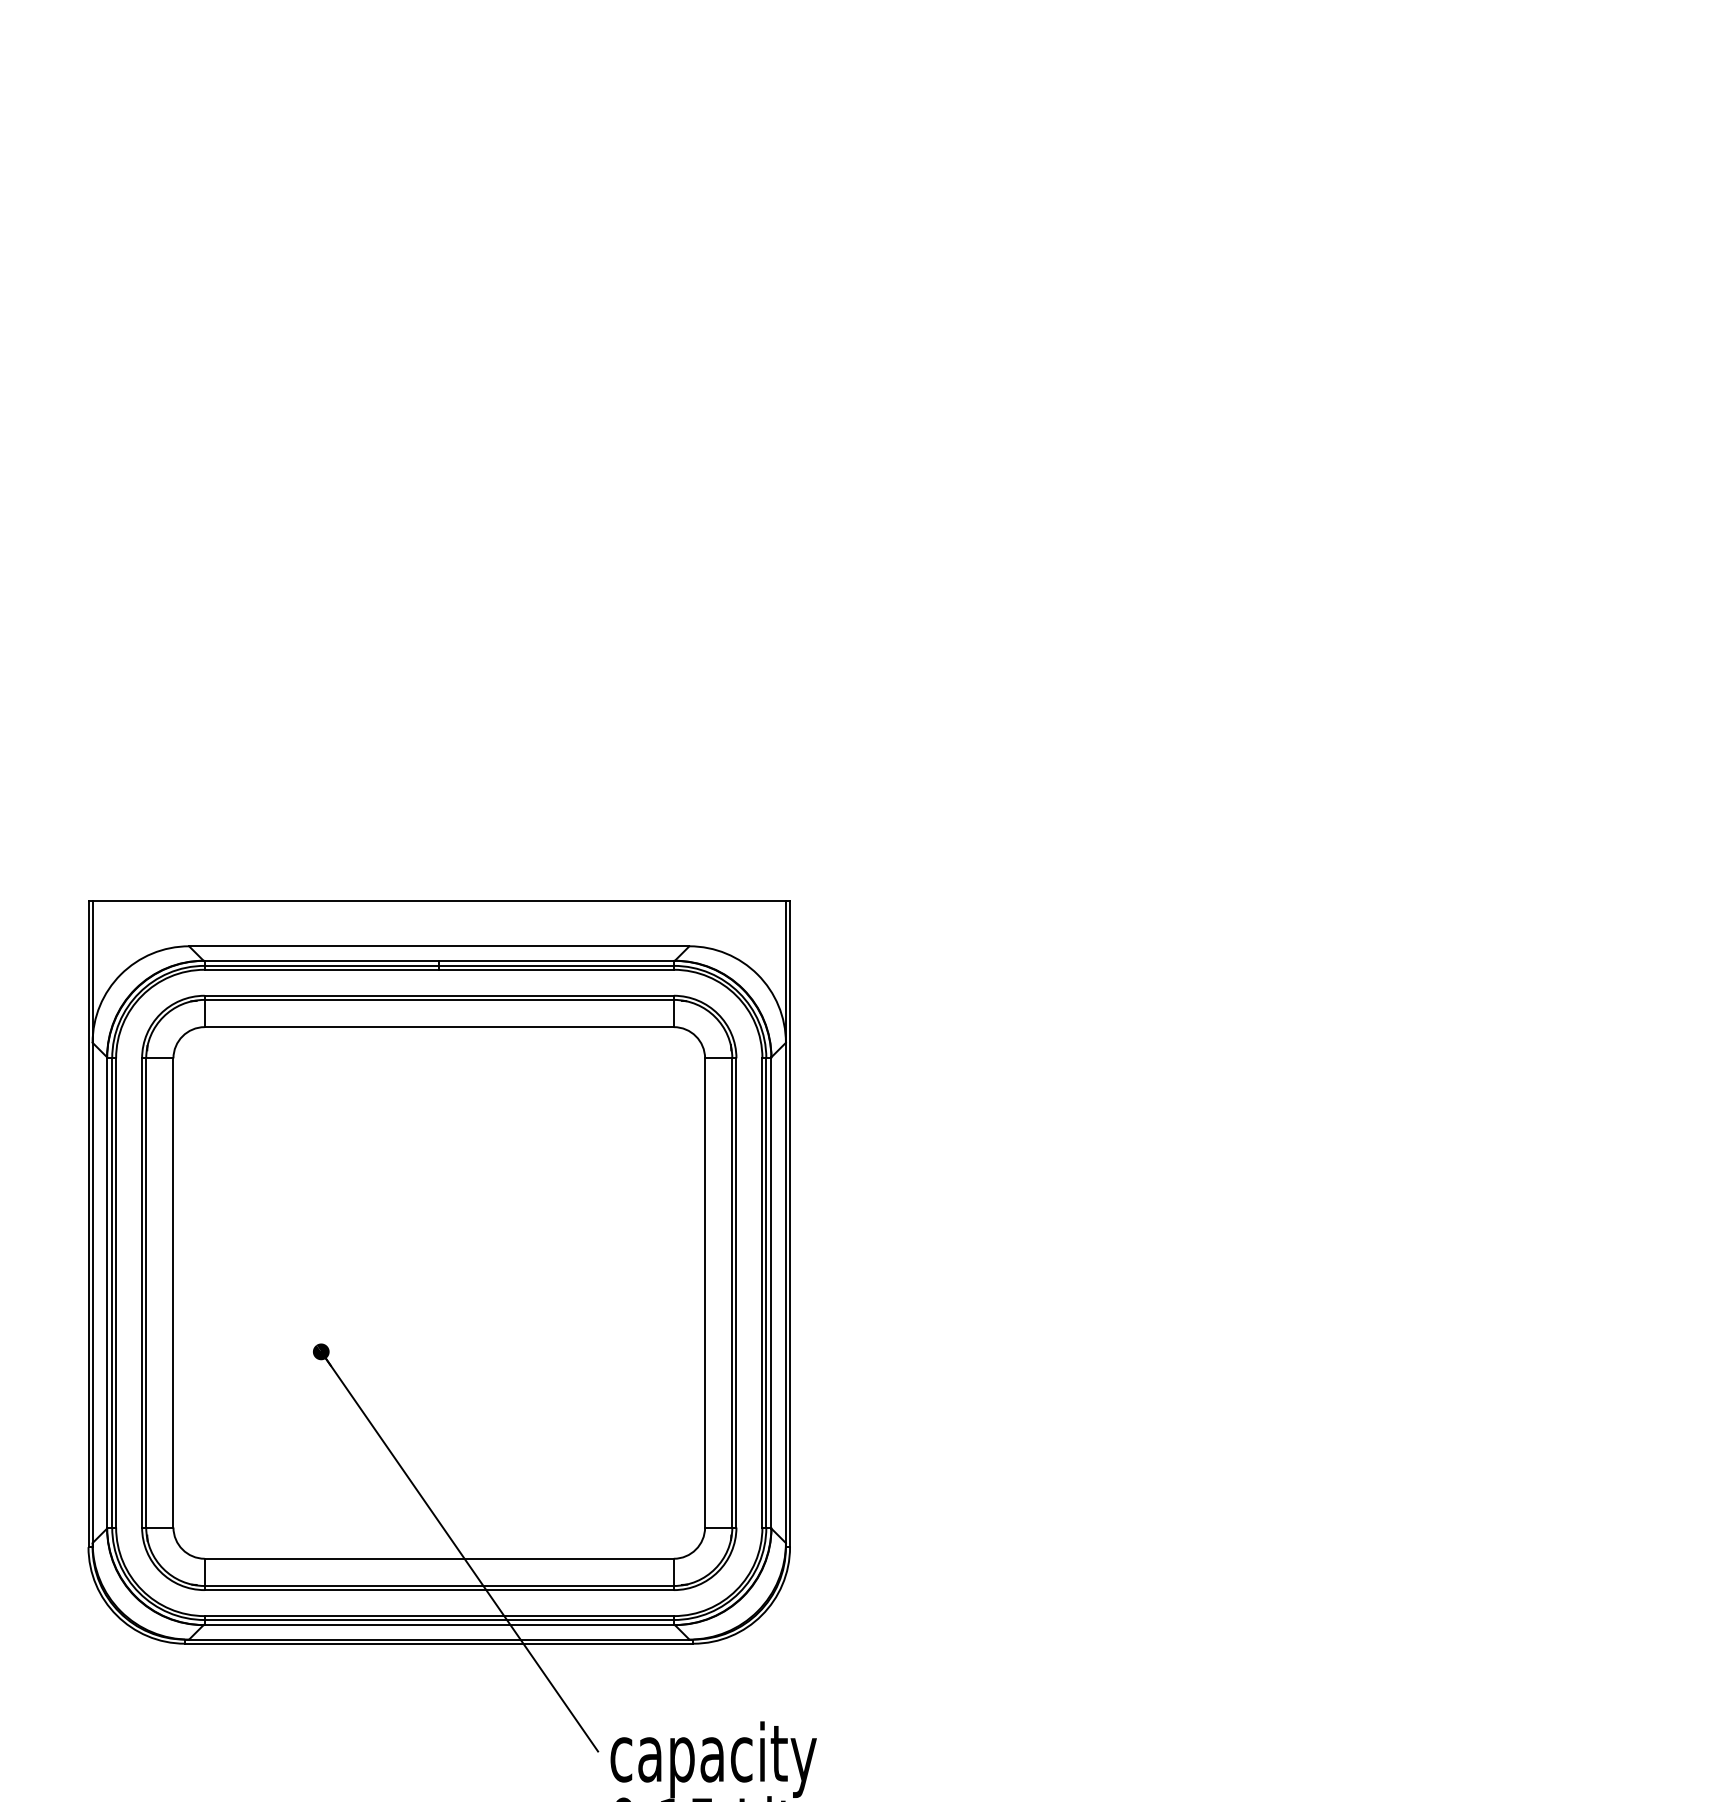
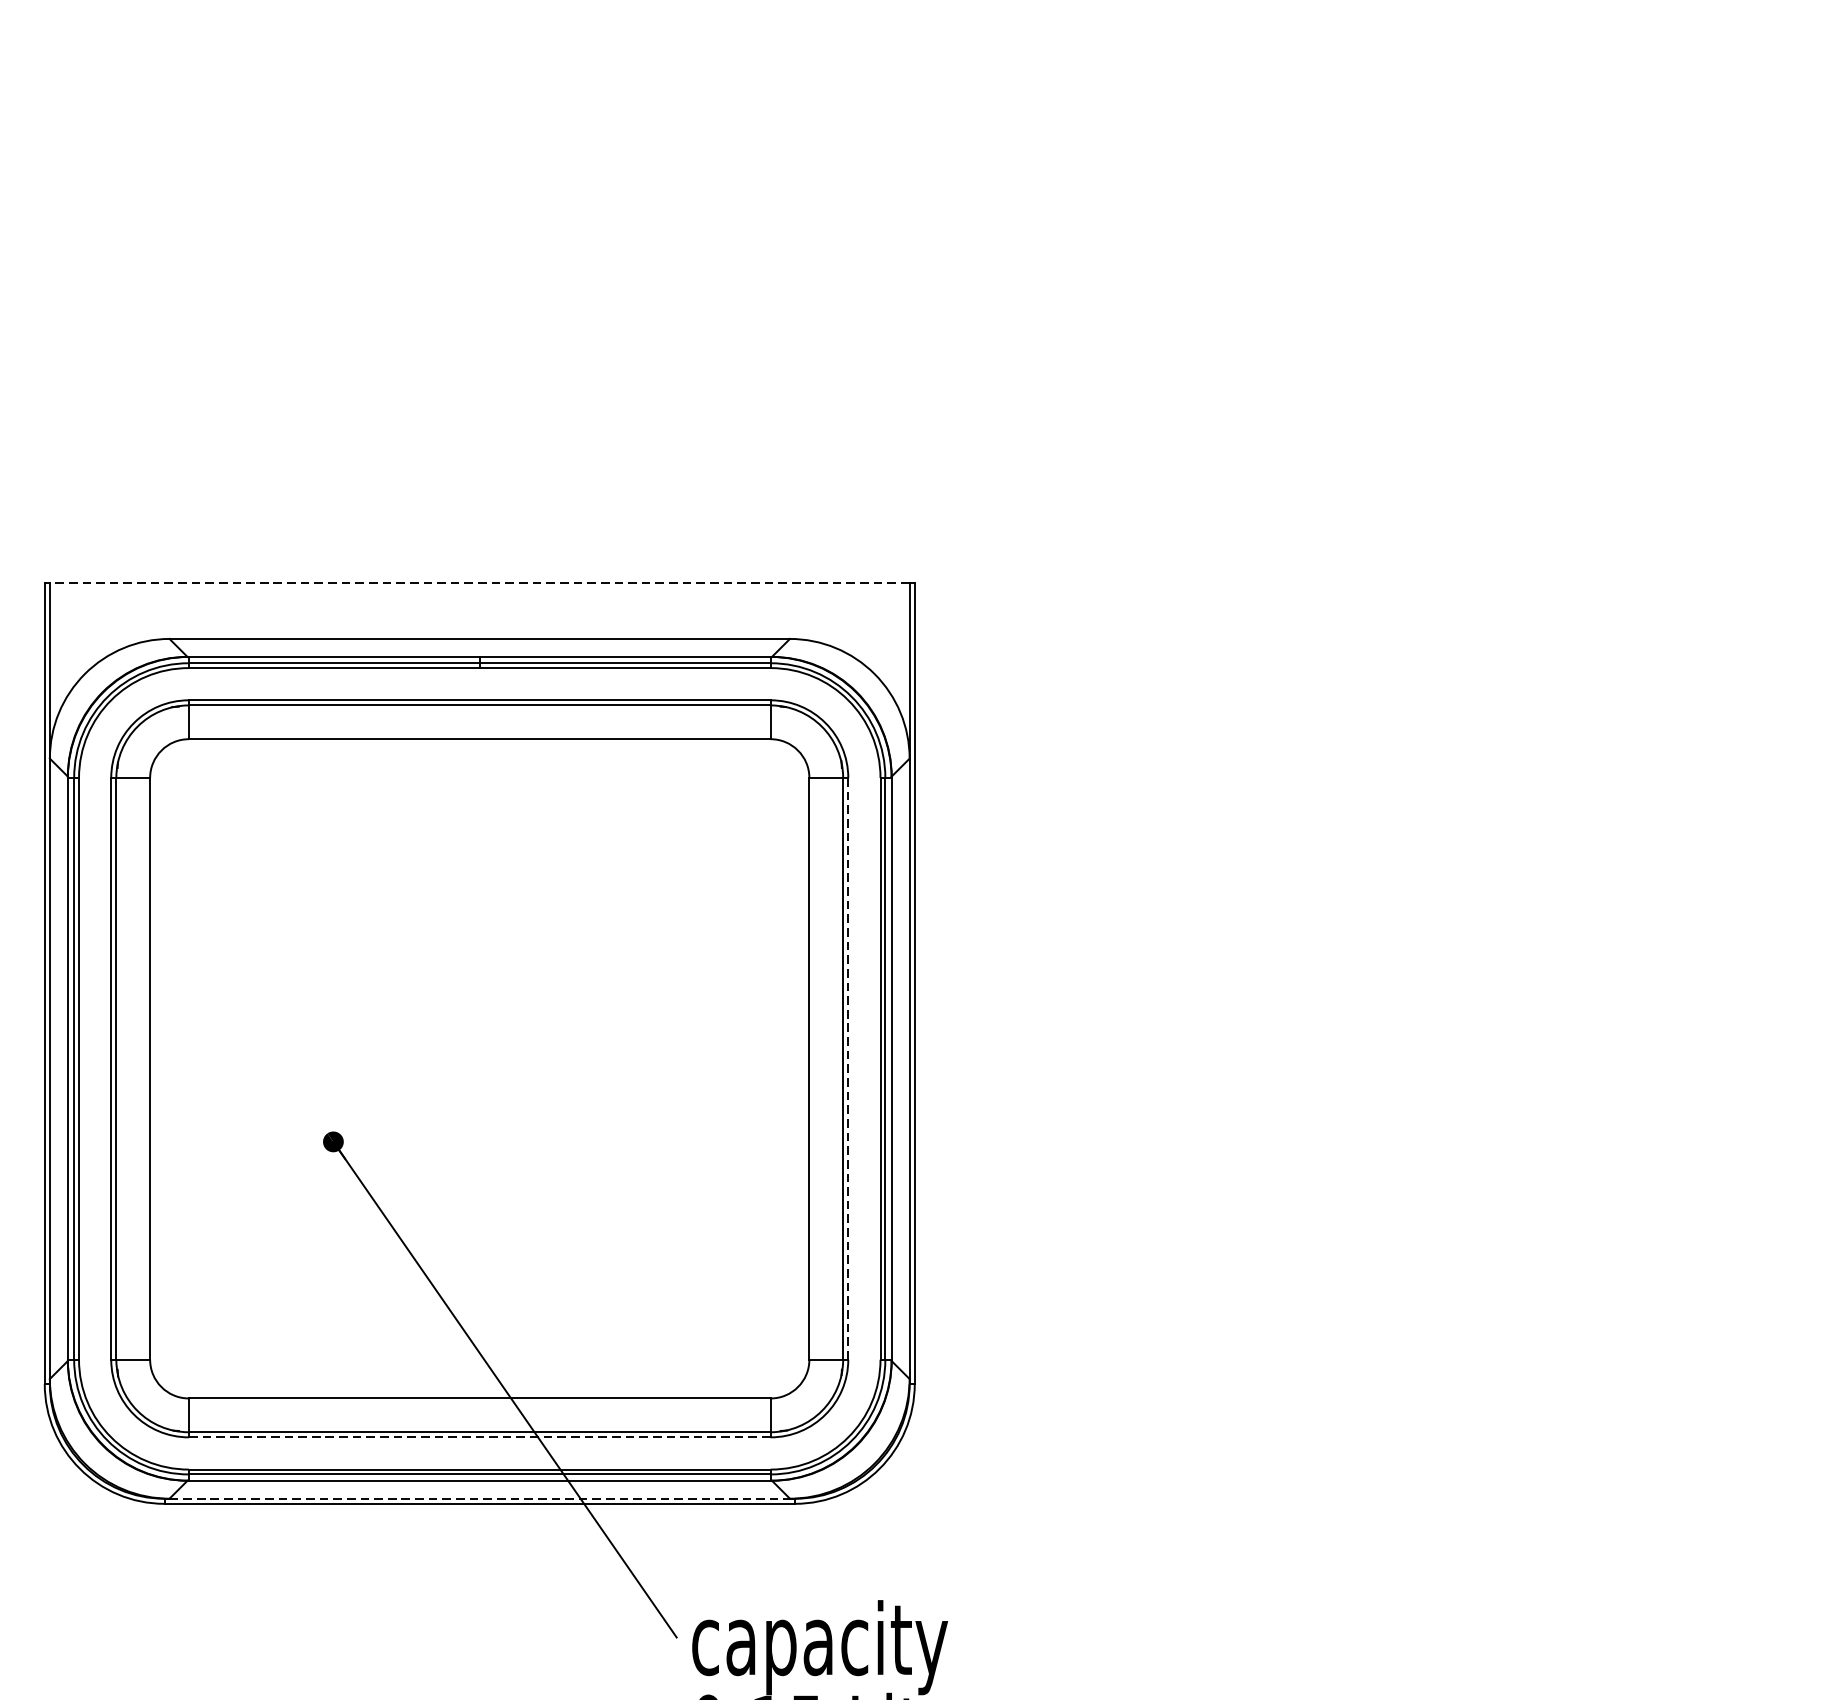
line: (439, 900) -> (480, 582), solid -> dashed
line: (736, 1292) -> (848, 1068), solid -> dashed
line: (439, 1590) -> (480, 1437), solid -> dashed
line: (439, 1639) -> (480, 1498), solid -> dashed

